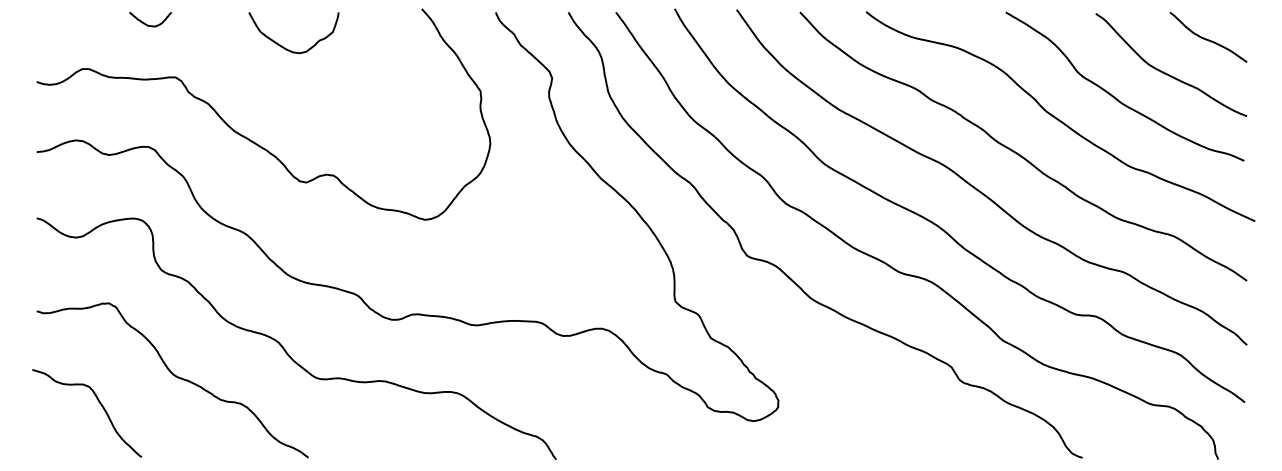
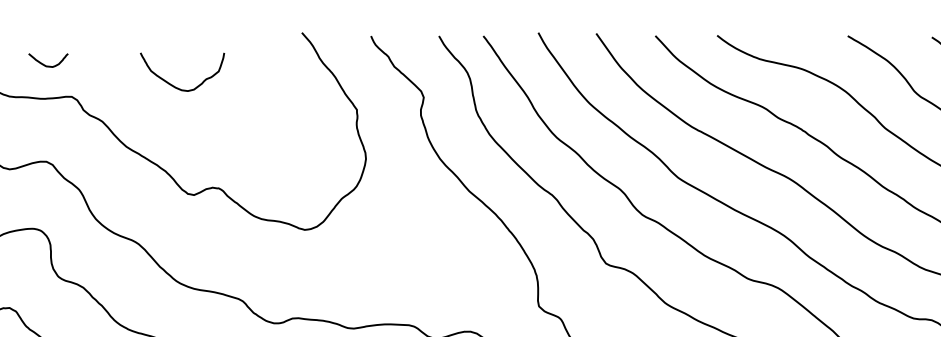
curve: (148, 24) -> (46, 65), moved
curve: (285, 47) -> (174, 85), moved

